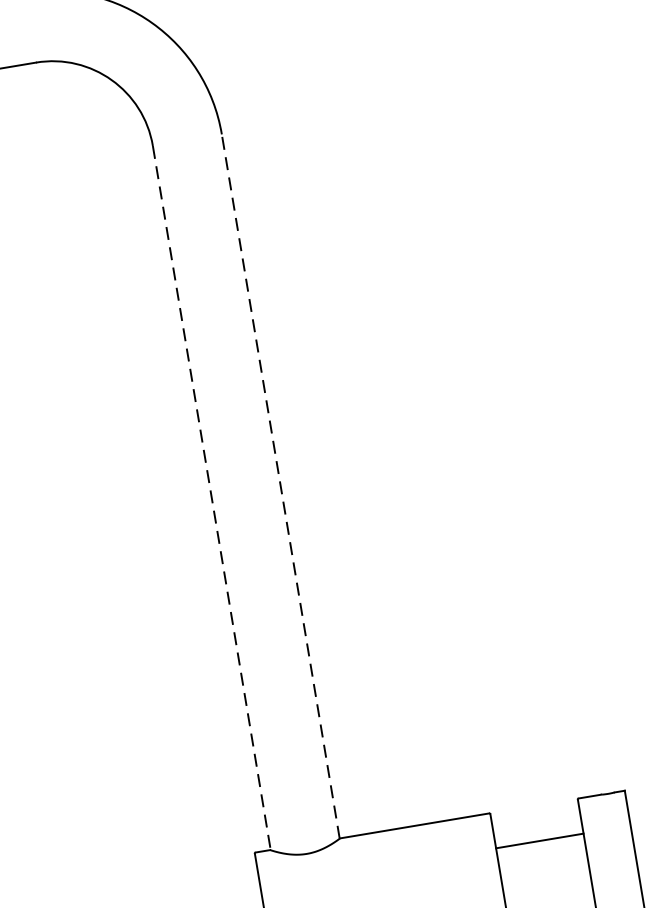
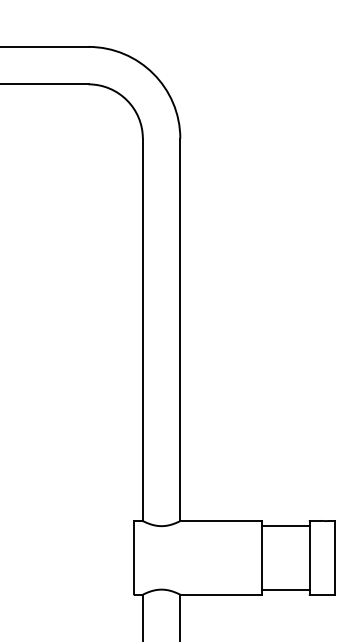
line: (280, 485) -> (180, 329), dashed -> solid
line: (211, 499) -> (142, 330), dashed -> solid
line: (539, 840) -> (285, 525), moved

